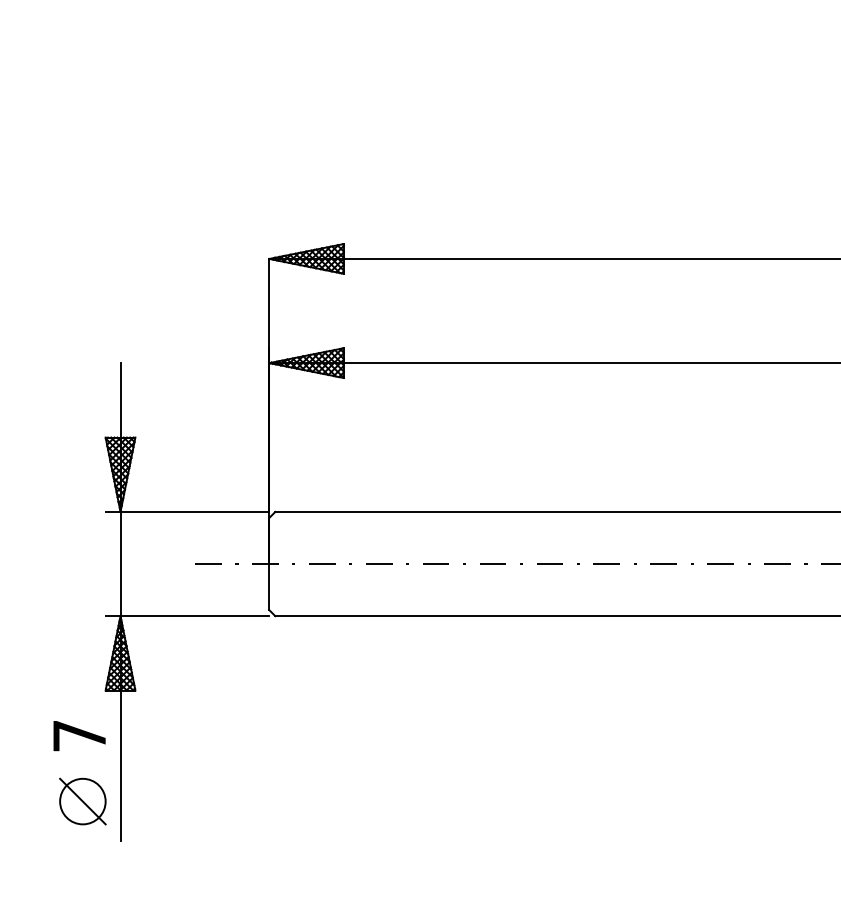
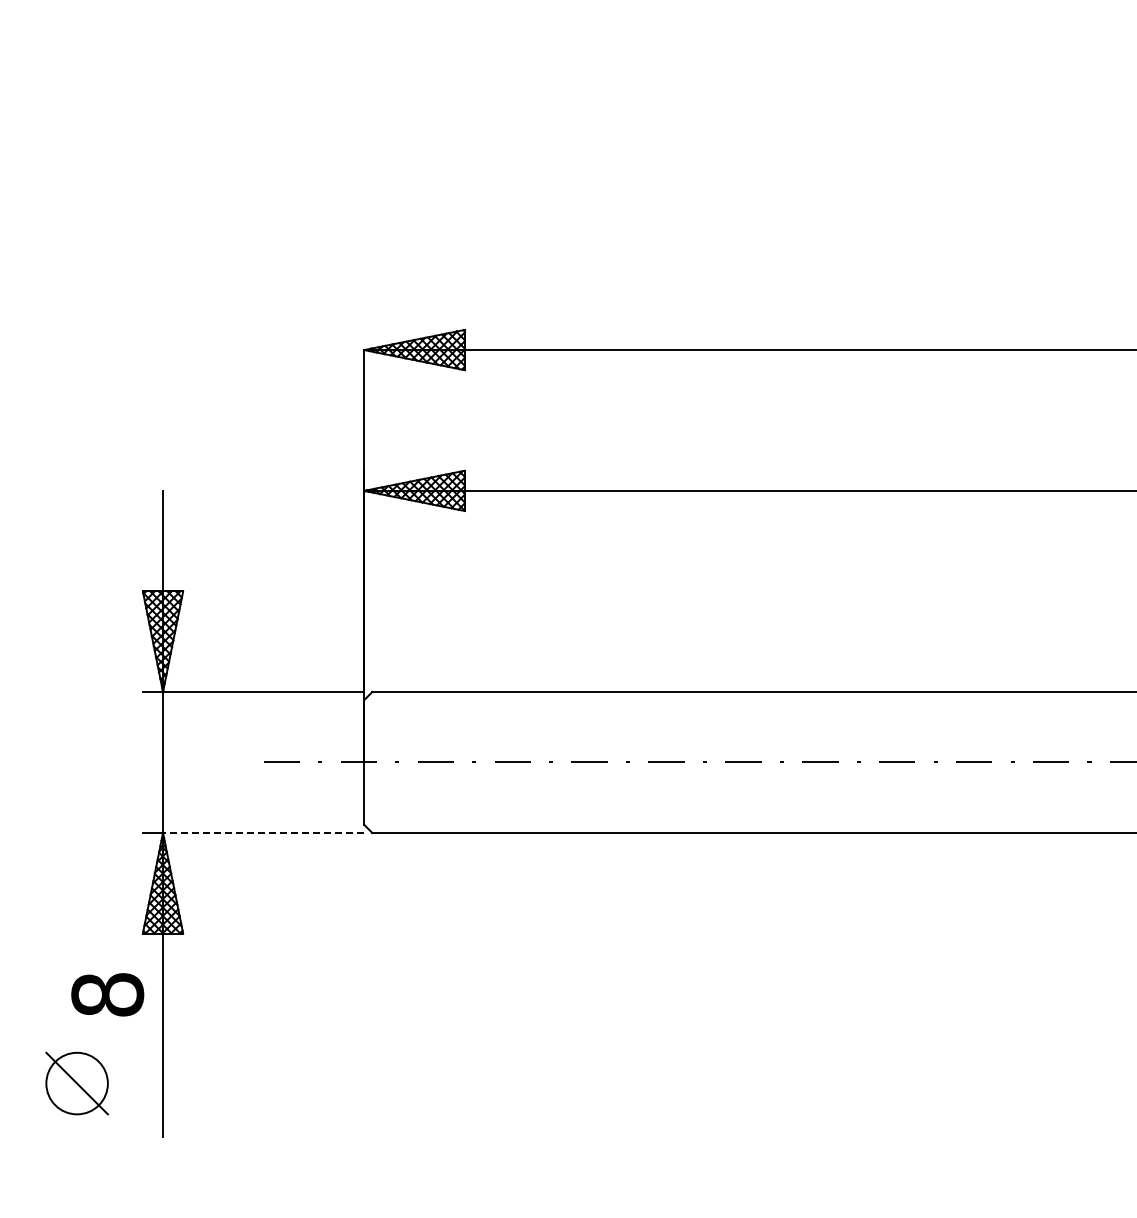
line: (194, 615) -> (263, 832), solid -> dashed
text: (79, 735) -> (107, 994), 7 -> 8
part: (82, 801) -> (76, 1083), moved

